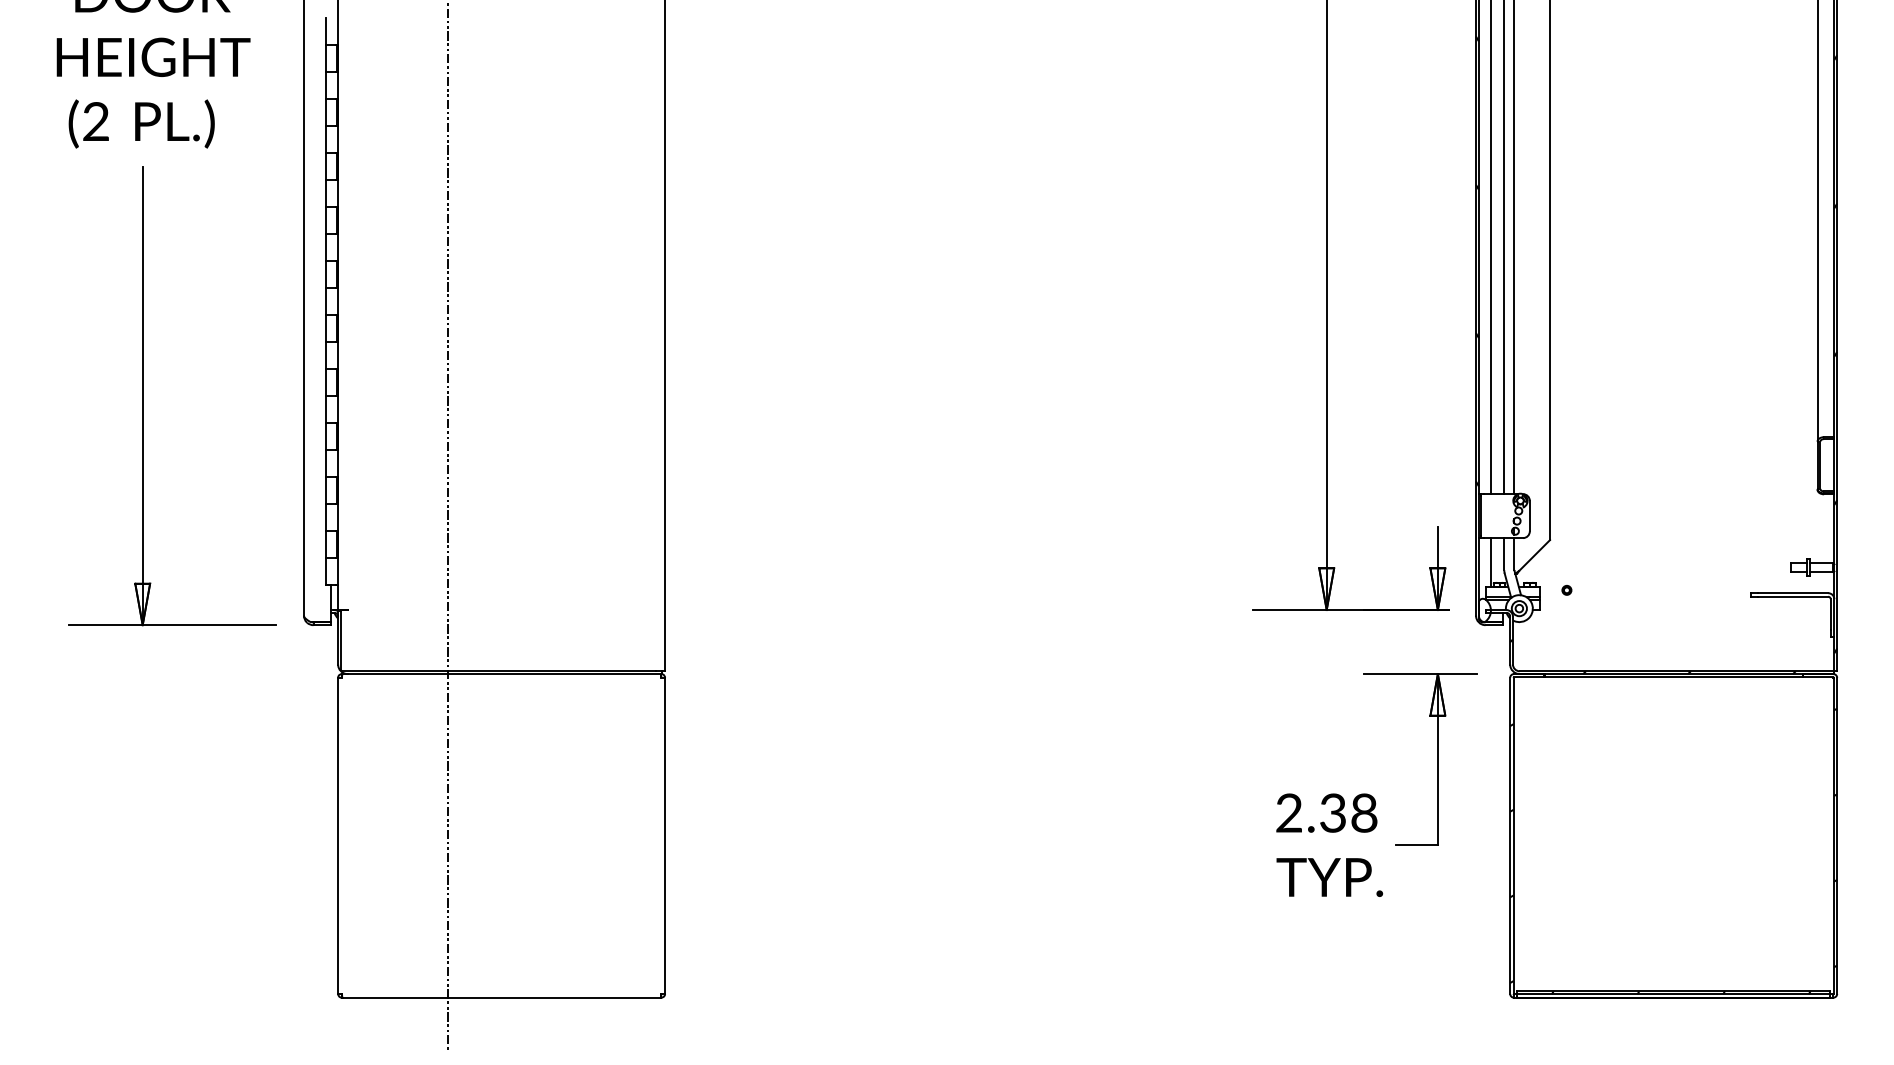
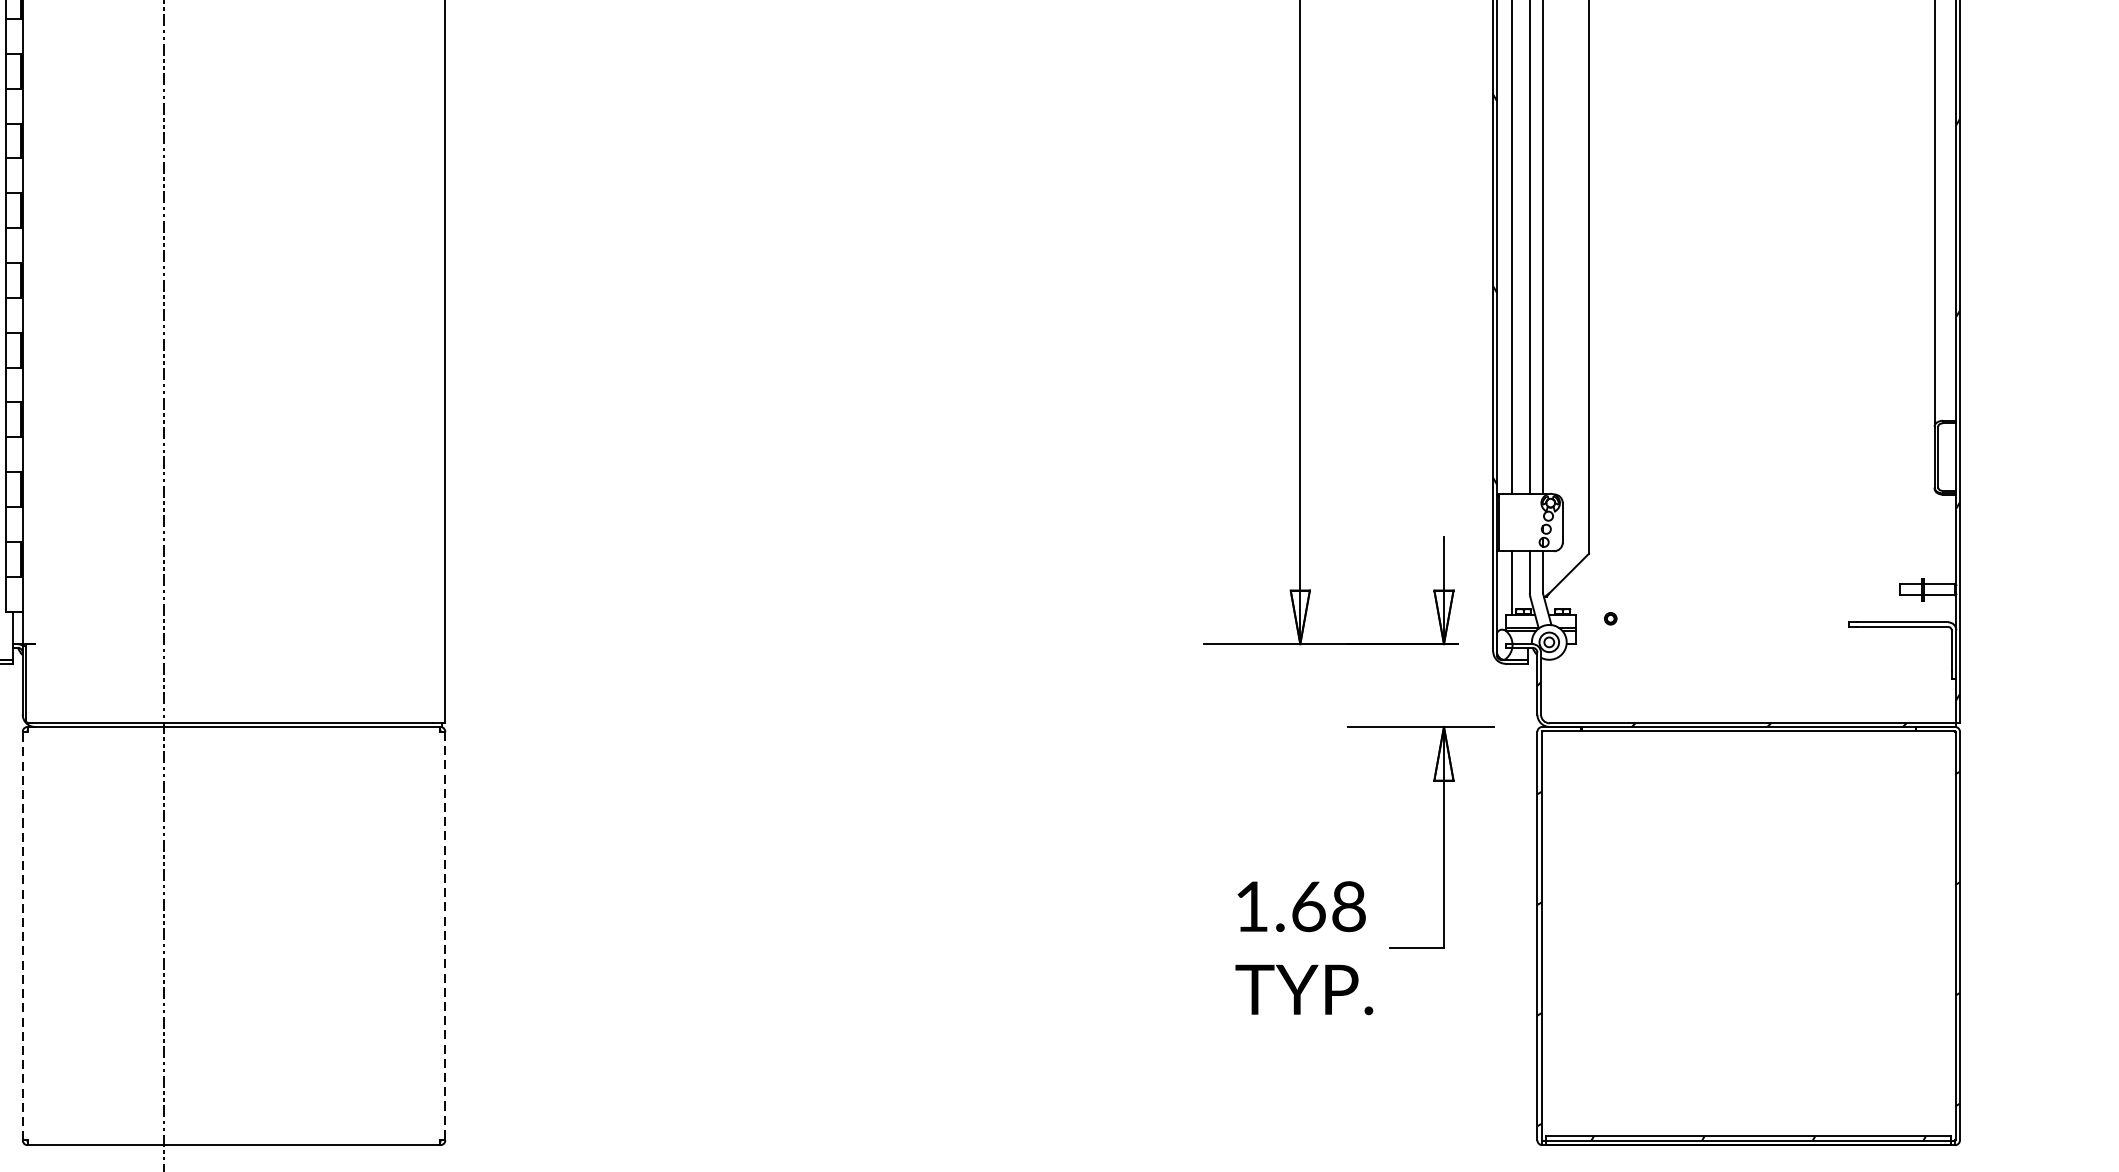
text: (1311, 812) -> (1280, 905), 2.38 -> 1.68
line: (338, 835) -> (23, 935), solid -> dashed
line: (665, 836) -> (445, 936), solid -> dashed

